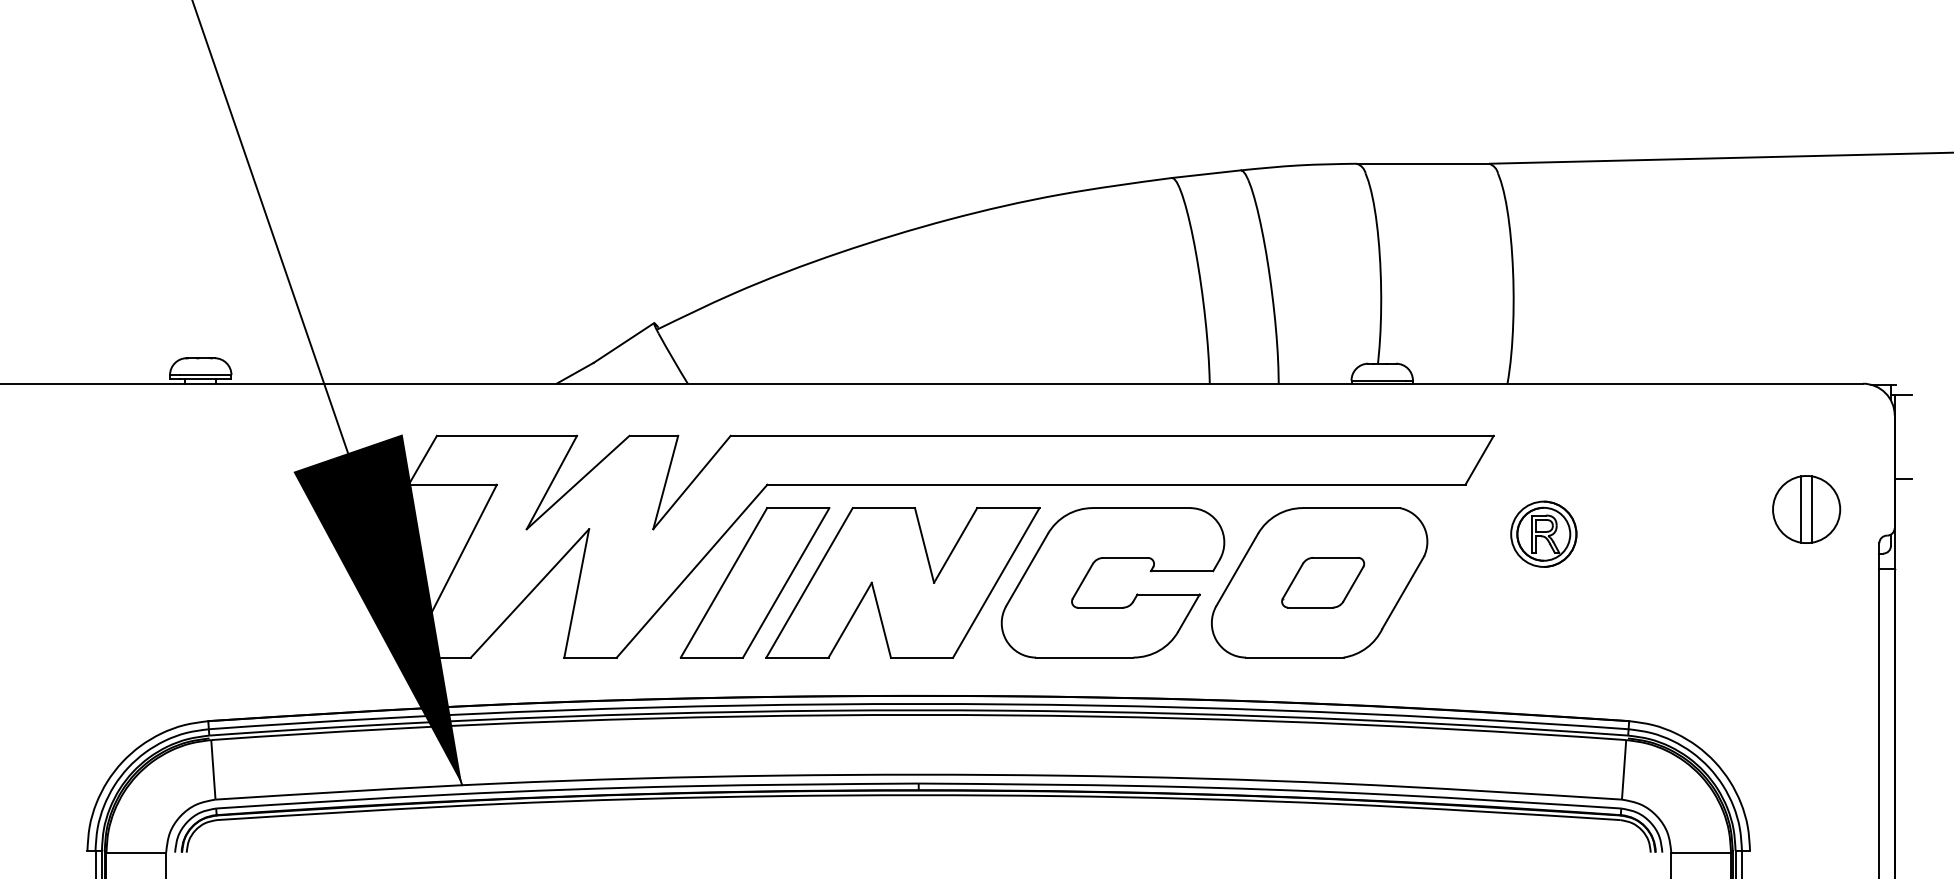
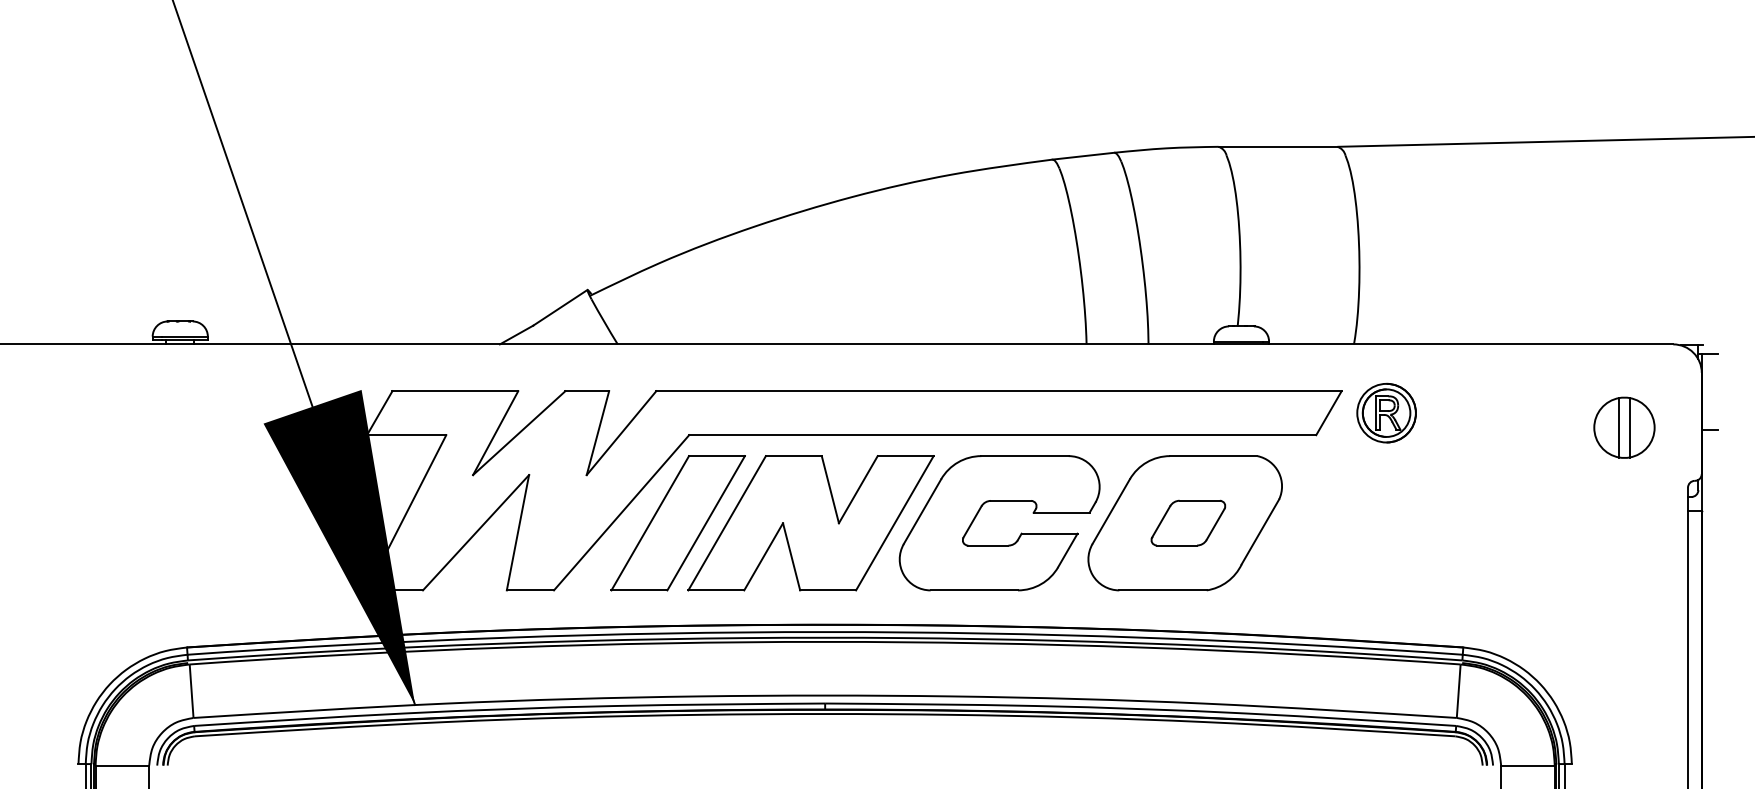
part: (1806, 509) -> (1624, 427), moved
part: (1543, 533) -> (1386, 412), moved

